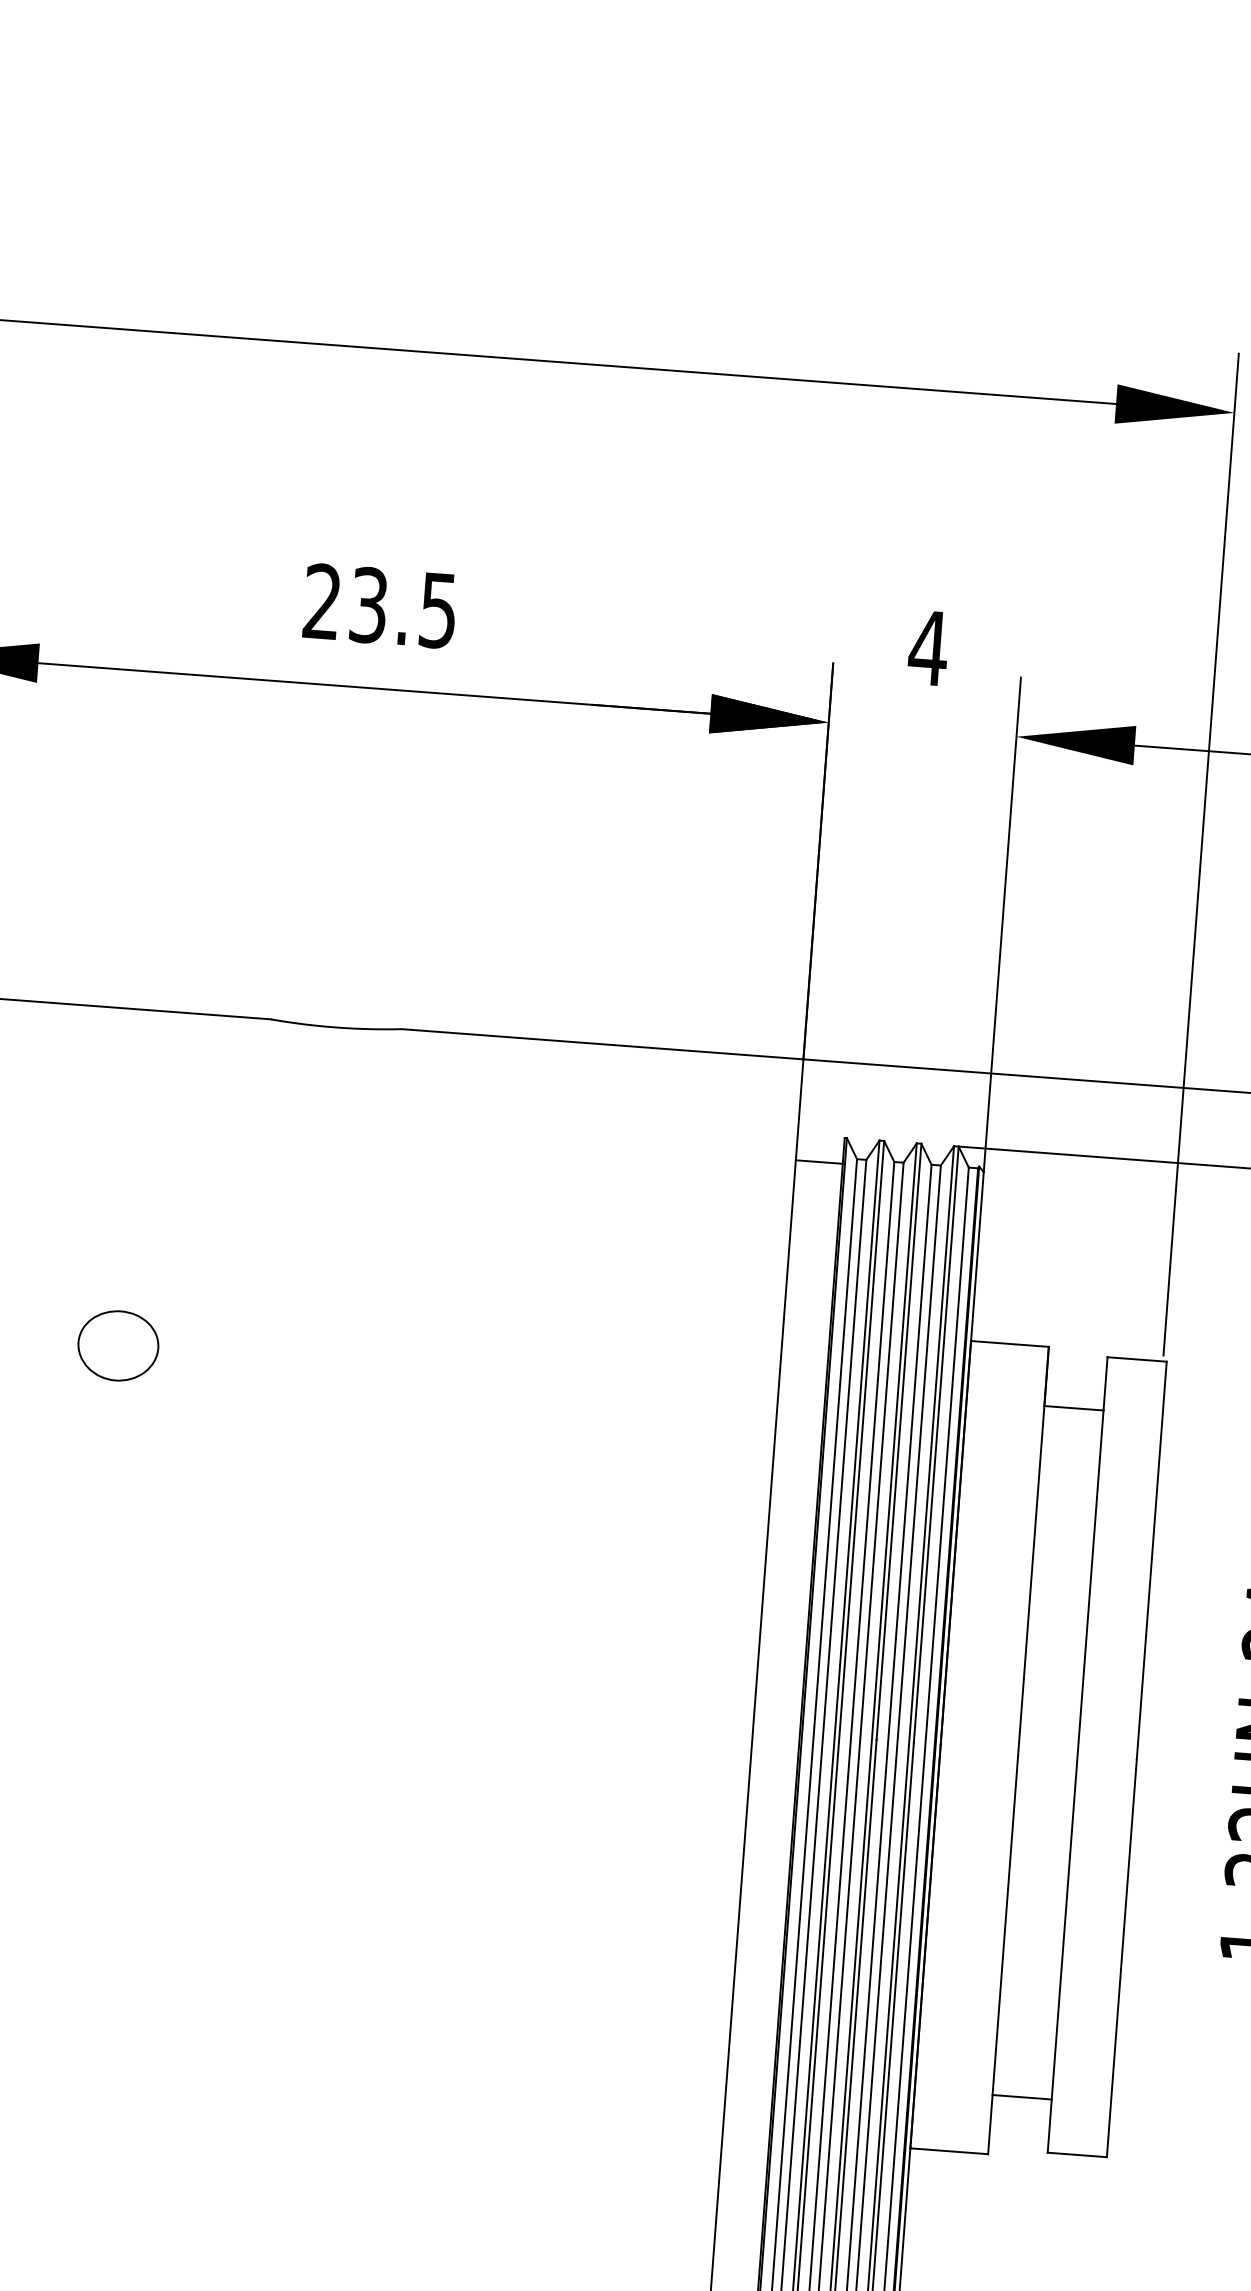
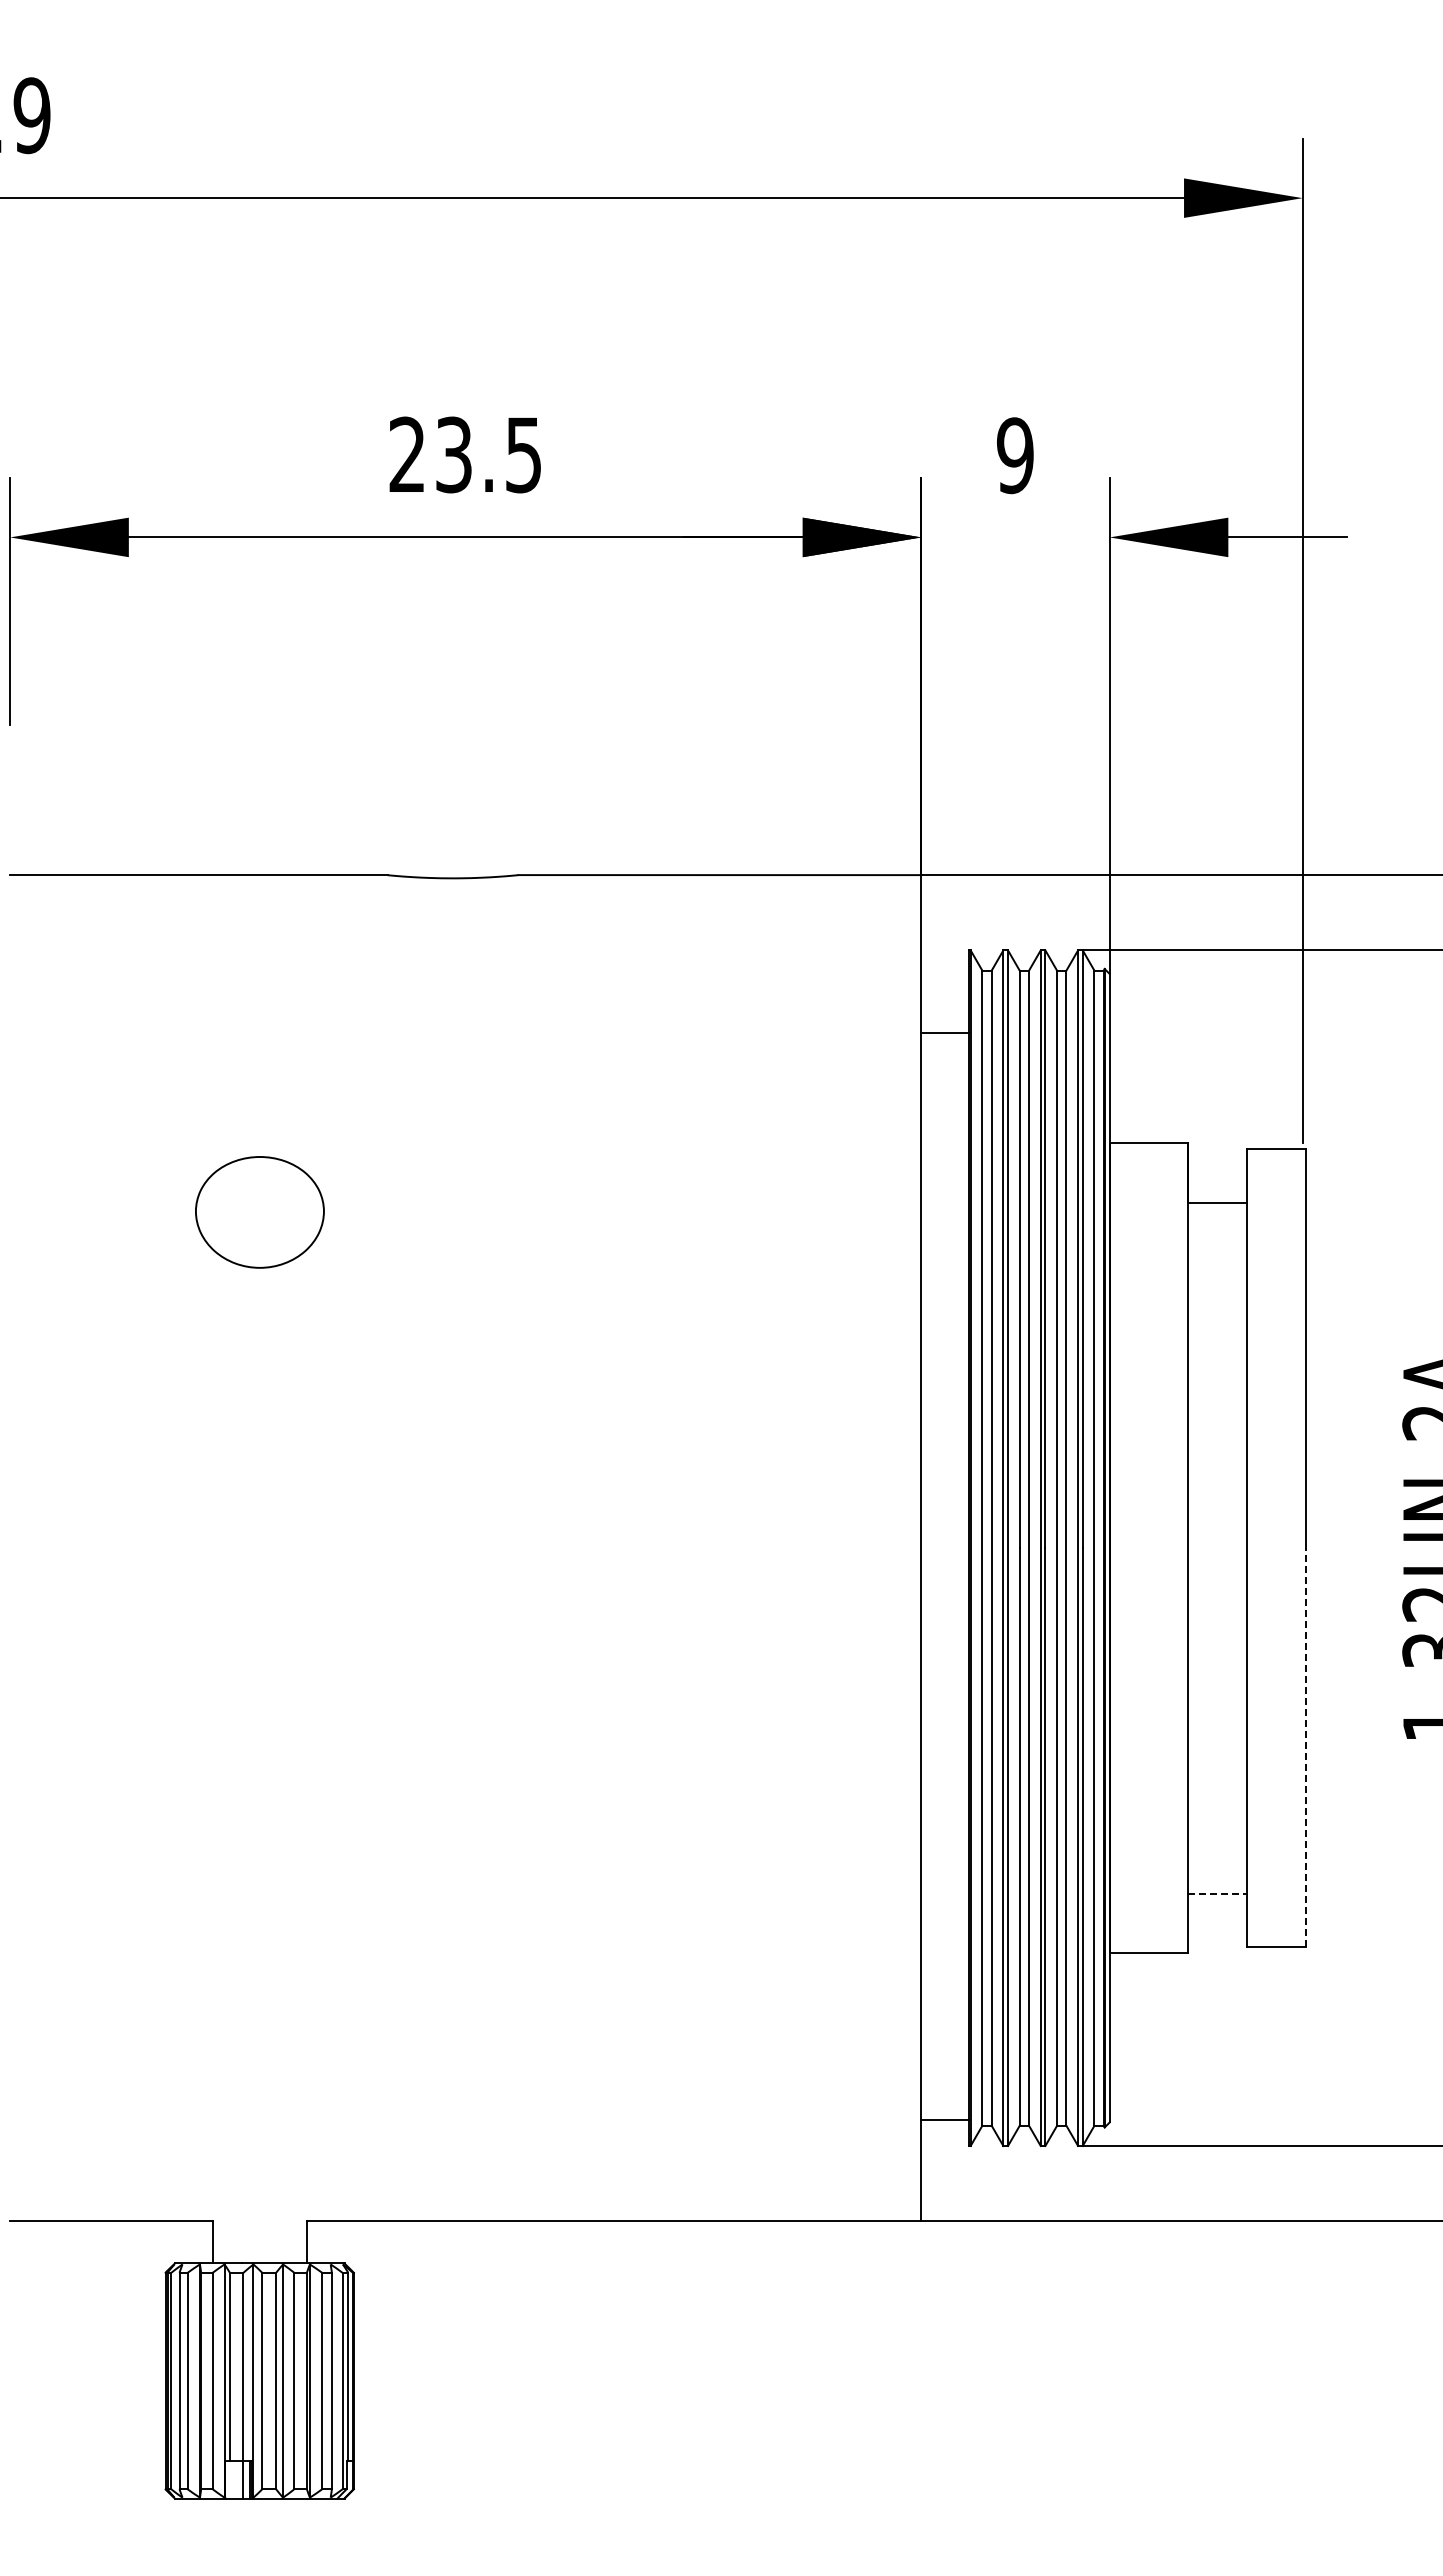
text: (927, 647) -> (1014, 455), 4 -> 9
line: (818, 1162) -> (944, 1033), moved
part: (118, 1345) -> (259, 1211), size x1.6
line: (1122, 1958) -> (1306, 1747), solid -> dashed
line: (1022, 2097) -> (1217, 1893), solid -> dashed

